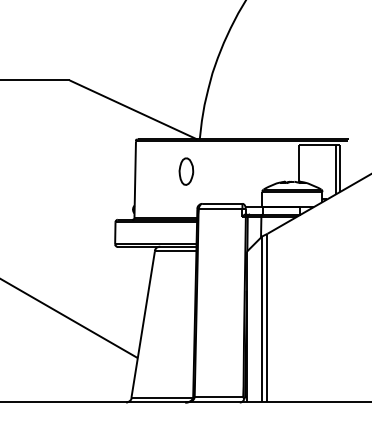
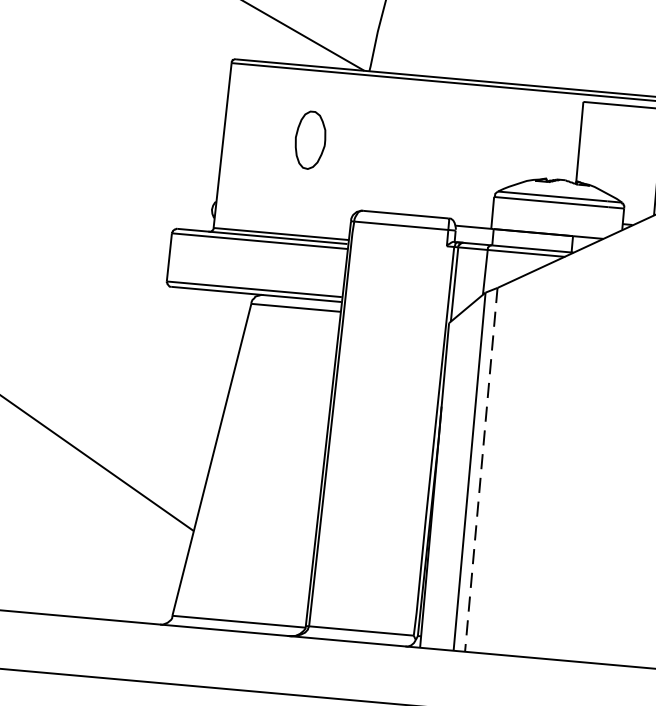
part: (186, 171) -> (310, 139), moved
line: (267, 318) -> (481, 470), solid -> dashed

